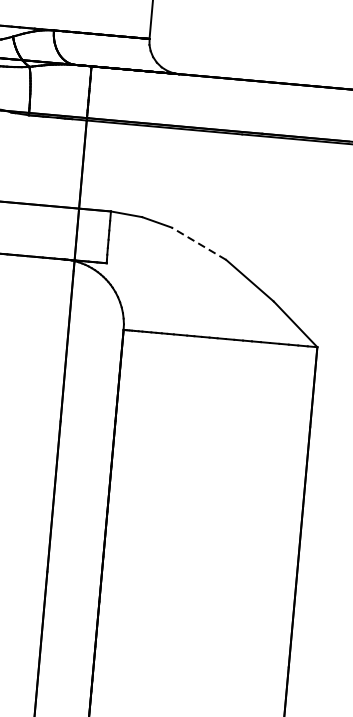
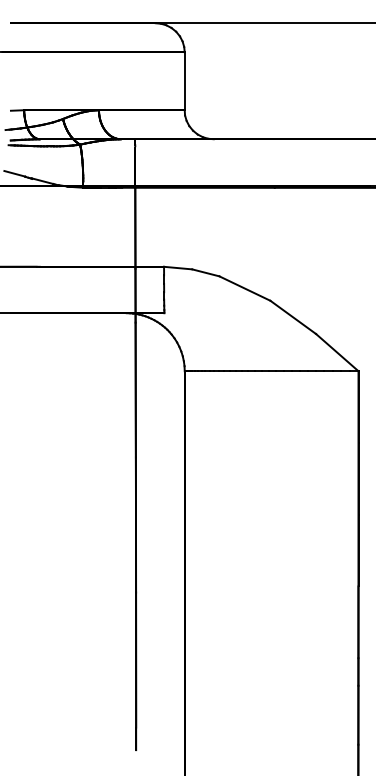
line: (198, 243) -> (244, 288), dashed -> solid

